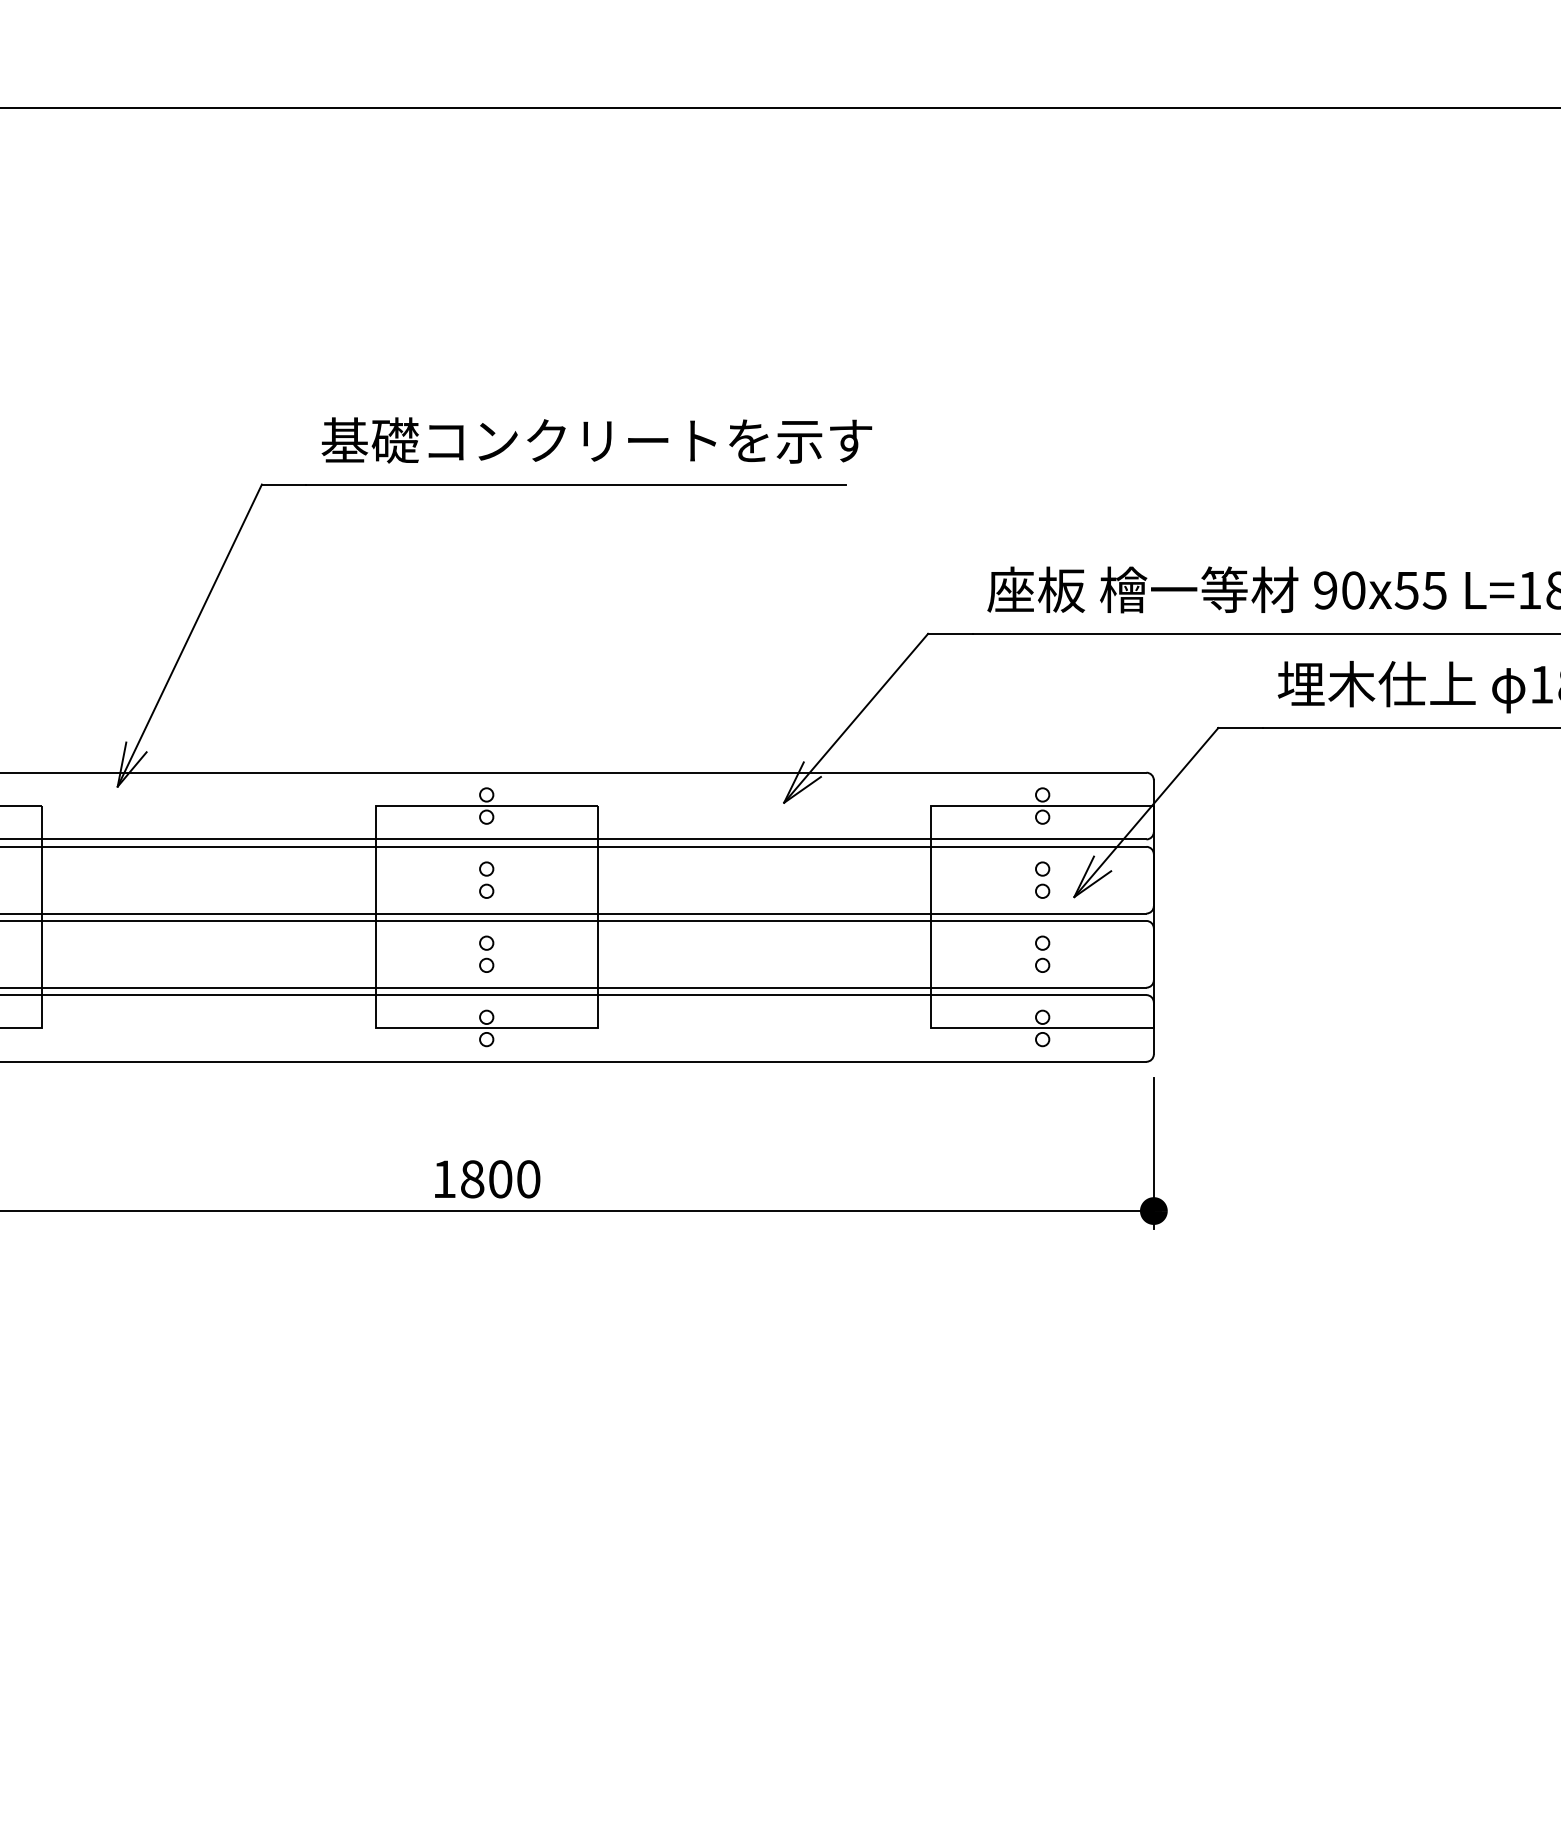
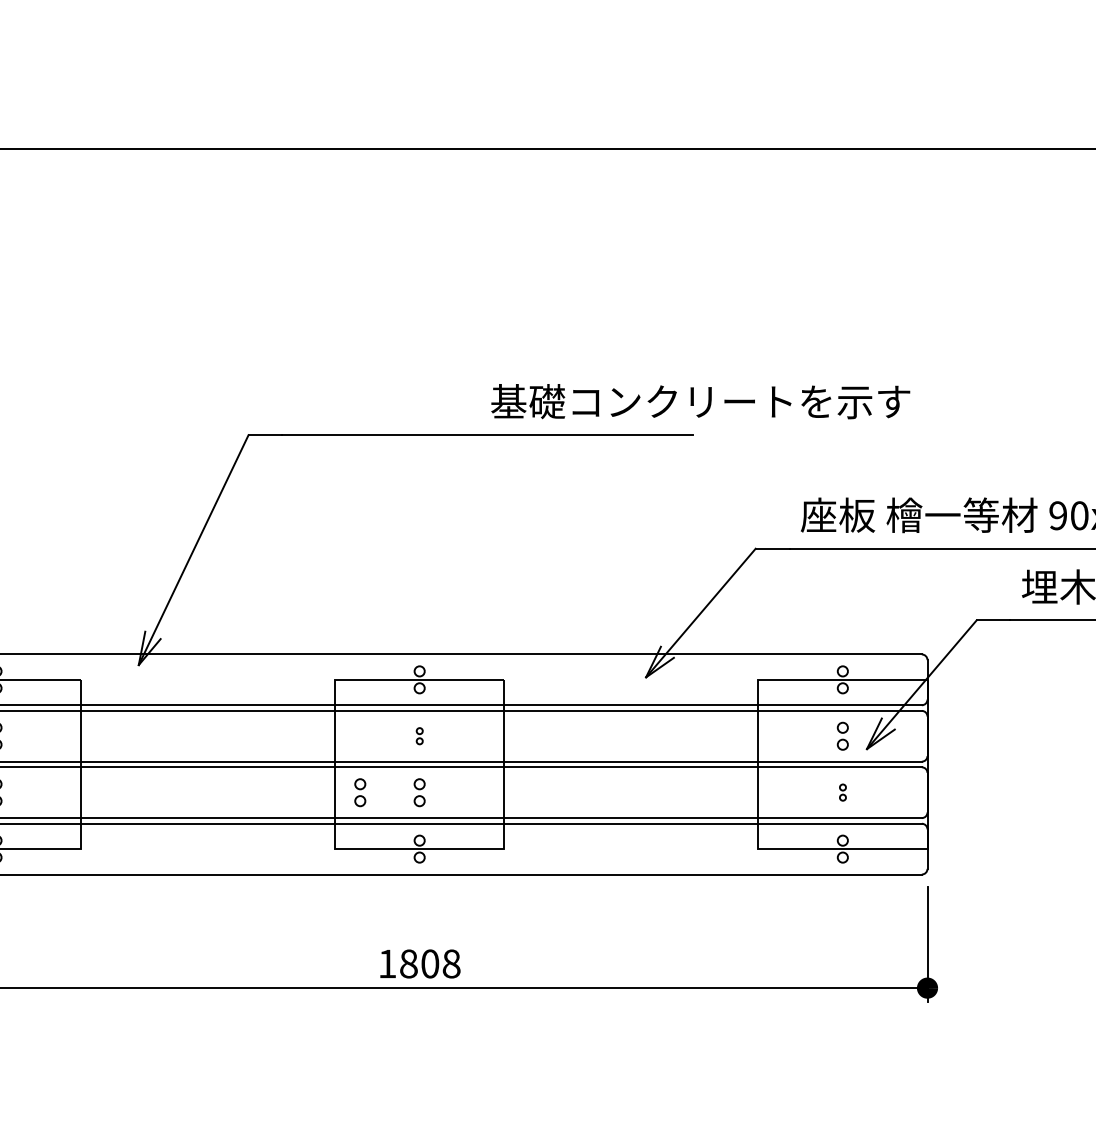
text: (596, 440) -> (700, 401), moved
part: (486, 879) -> (419, 735), size x0.6
part: (408, 953) -> (360, 792), added
part: (1042, 953) -> (842, 792), size x0.6
text: (528, 1179) -> (451, 964), 1800 -> 1808

